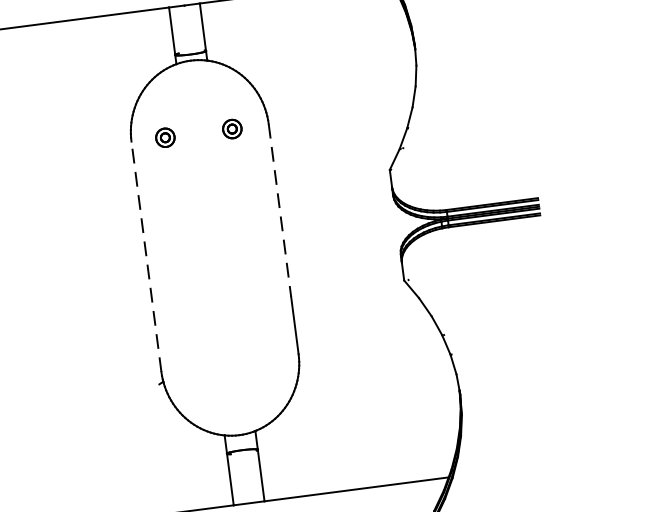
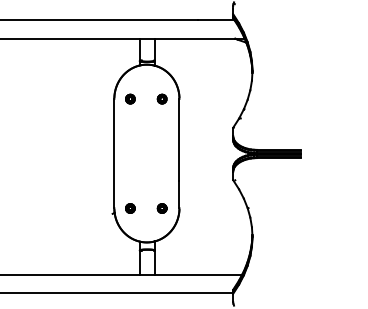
line: (280, 211) -> (179, 140), dashed -> solid
line: (146, 256) -> (114, 153), dashed -> solid
part: (260, 359) -> (161, 208), added
part: (195, 368) -> (130, 208), added

